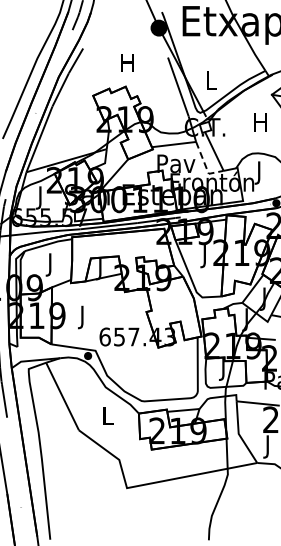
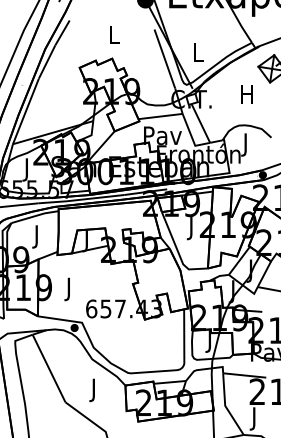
text: (127, 62) -> (114, 34), H -> L
line: (205, 165) -> (192, 137), dashed -> solid
text: (107, 418) -> (94, 390), L -> J

